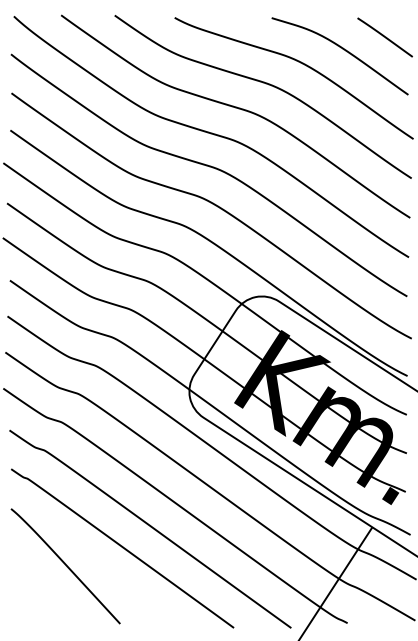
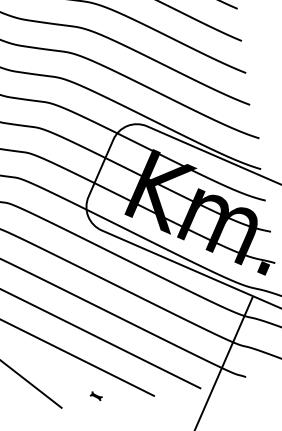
part: (163, 615) -> (96, 395), added

